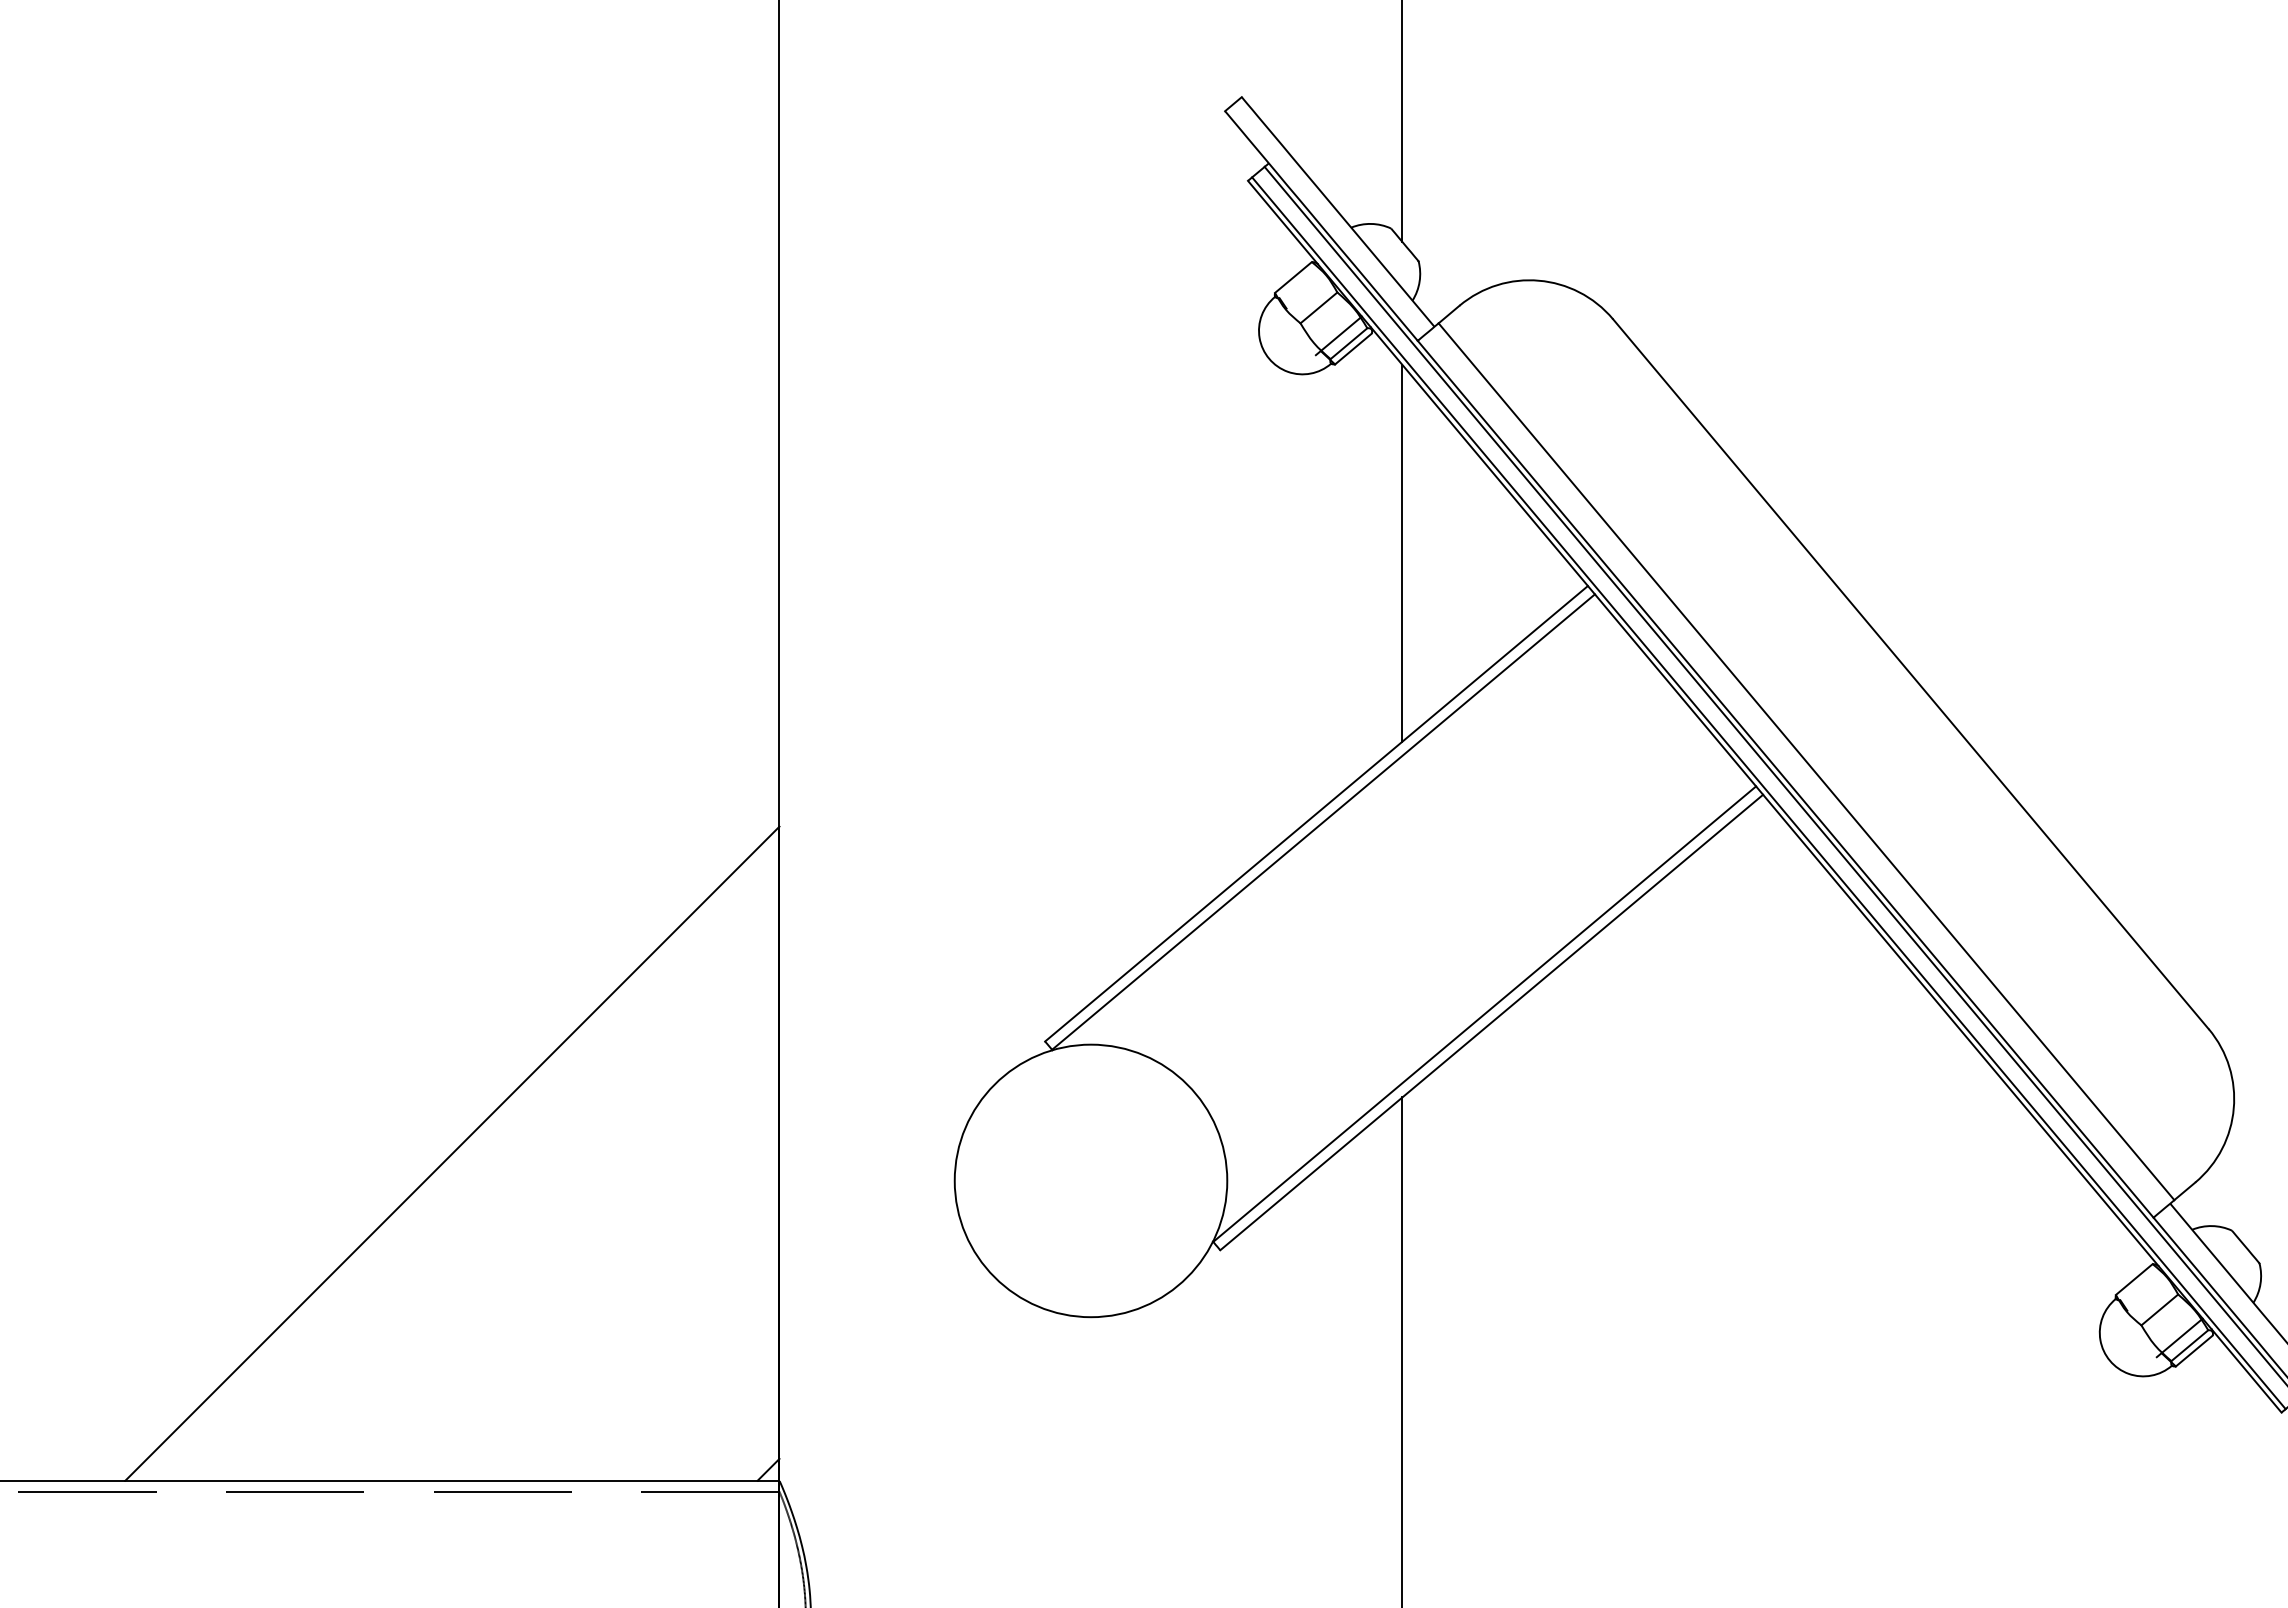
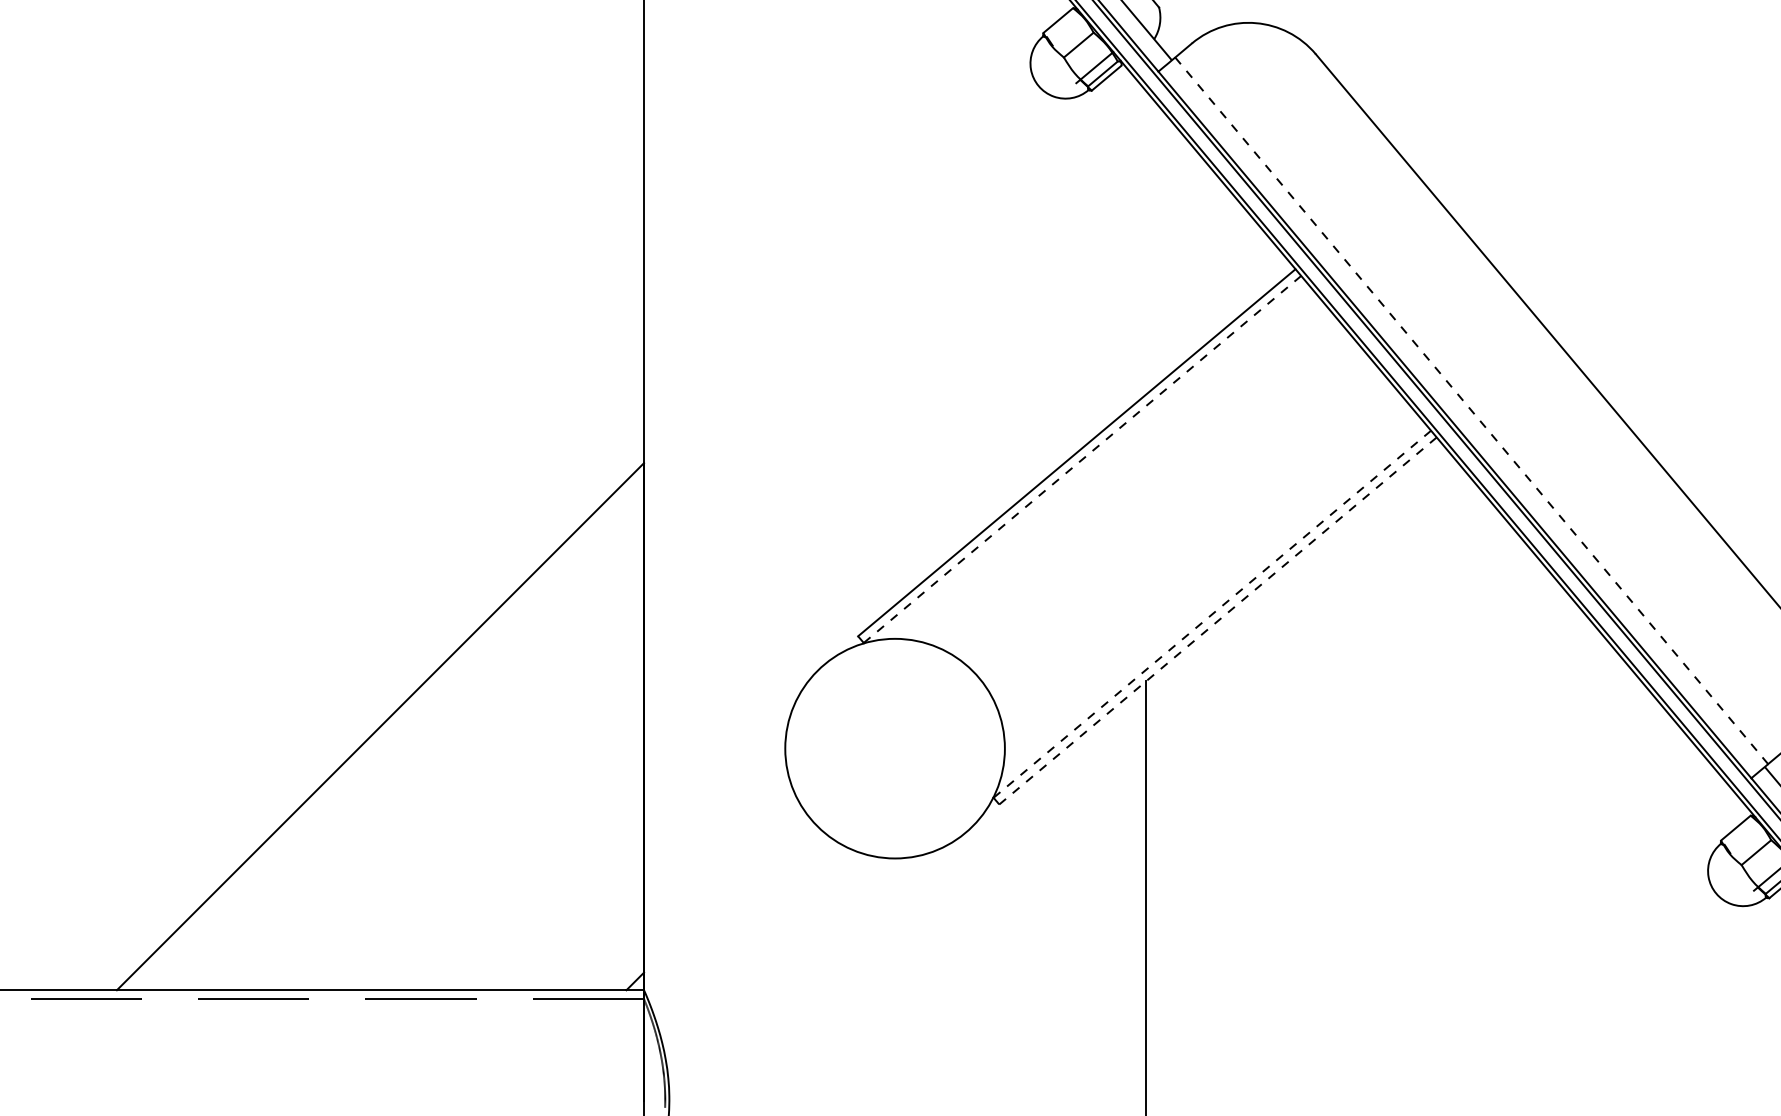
line: (1402, 553) -> (1146, 243), removed
line: (1806, 761) -> (1471, 410), solid -> dashed
line: (1323, 822) -> (1082, 459), solid -> dashed
line: (1484, 1014) -> (1212, 614), solid -> dashed
line: (1491, 1022) -> (1217, 620), solid -> dashed

